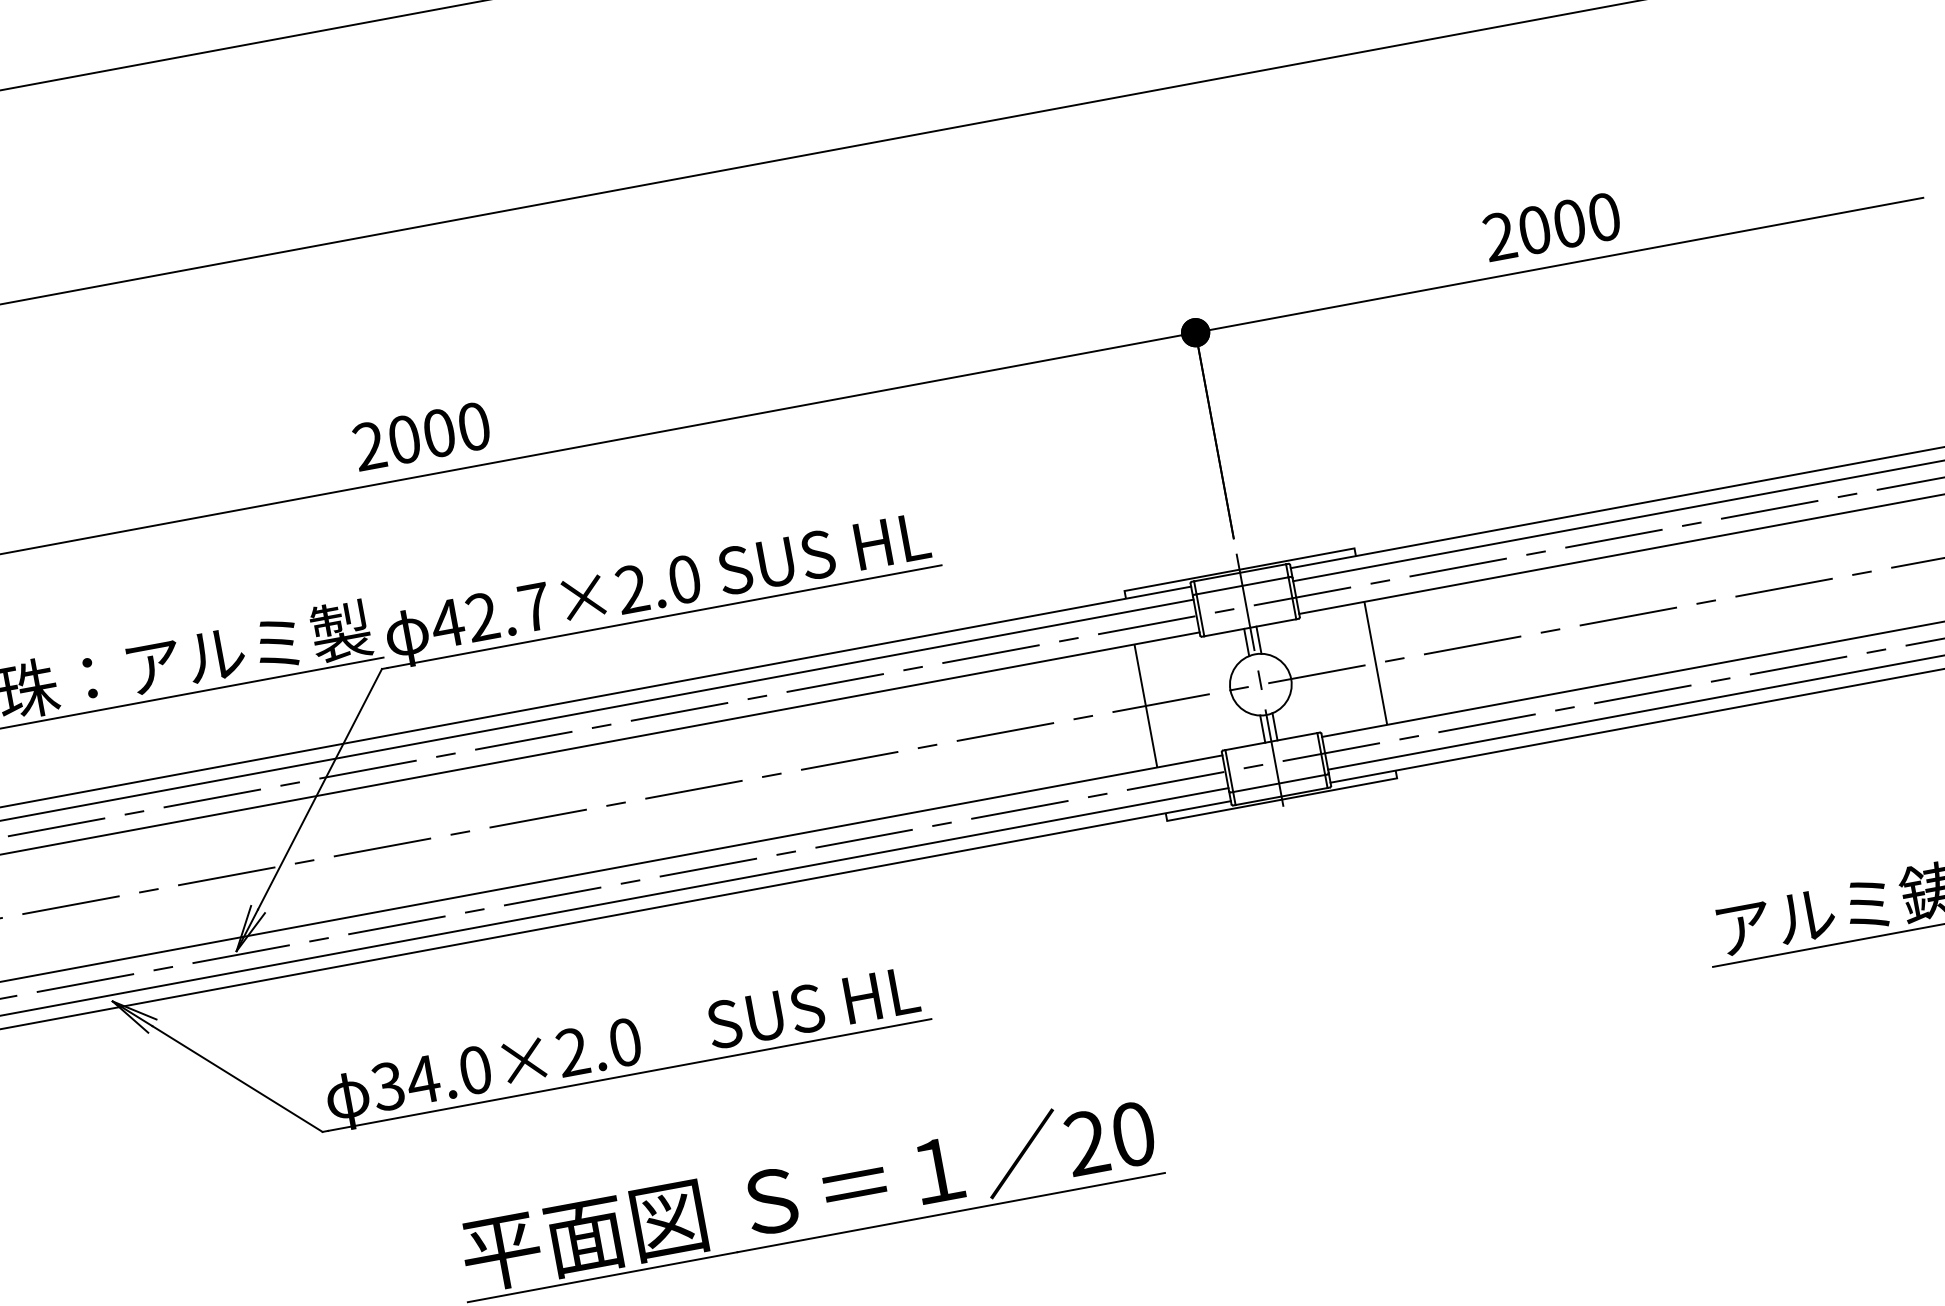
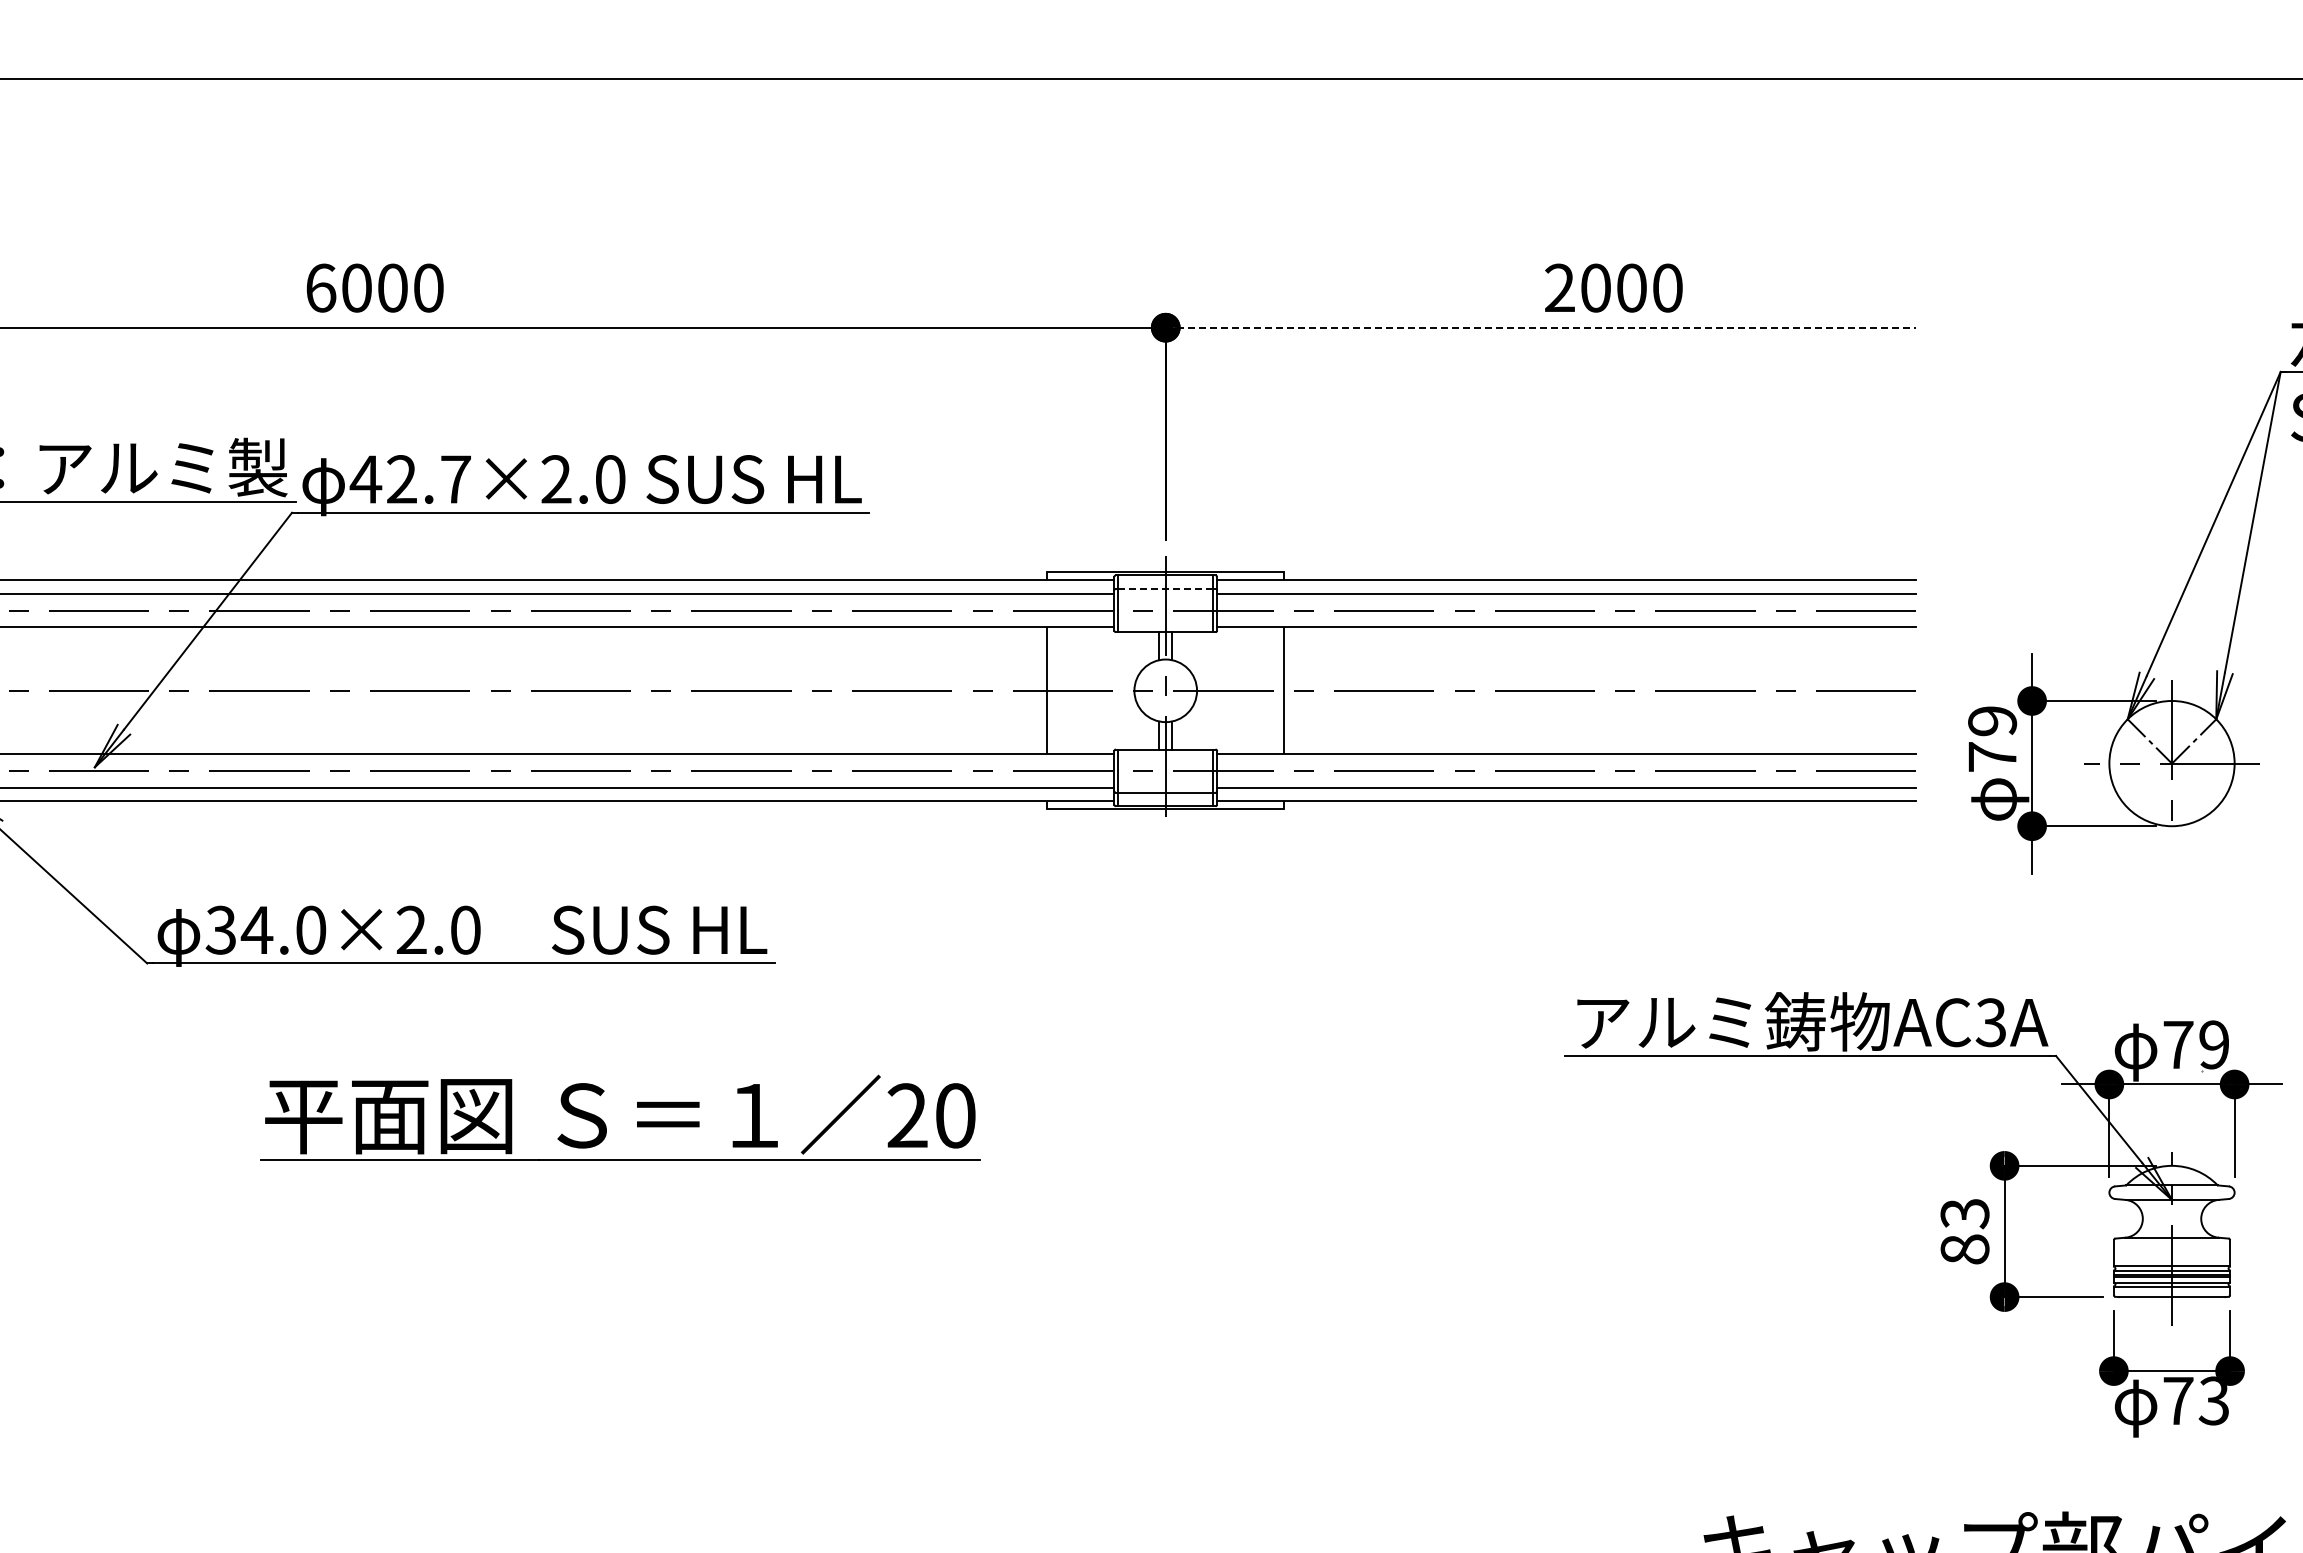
text: (1551, 226) -> (1613, 287), moved
line: (1559, 264) -> (1541, 327), solid -> dashed
text: (370, 445) -> (321, 287), 2000 -> 6000
line: (1243, 585) -> (1166, 588), solid -> dashed

